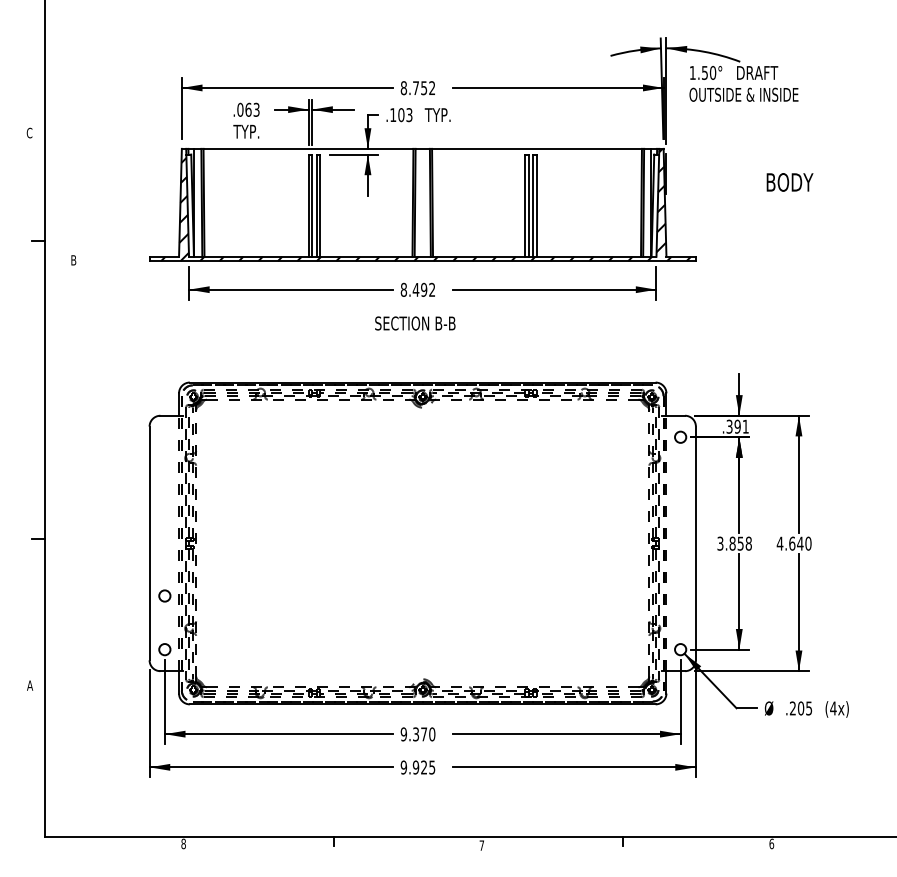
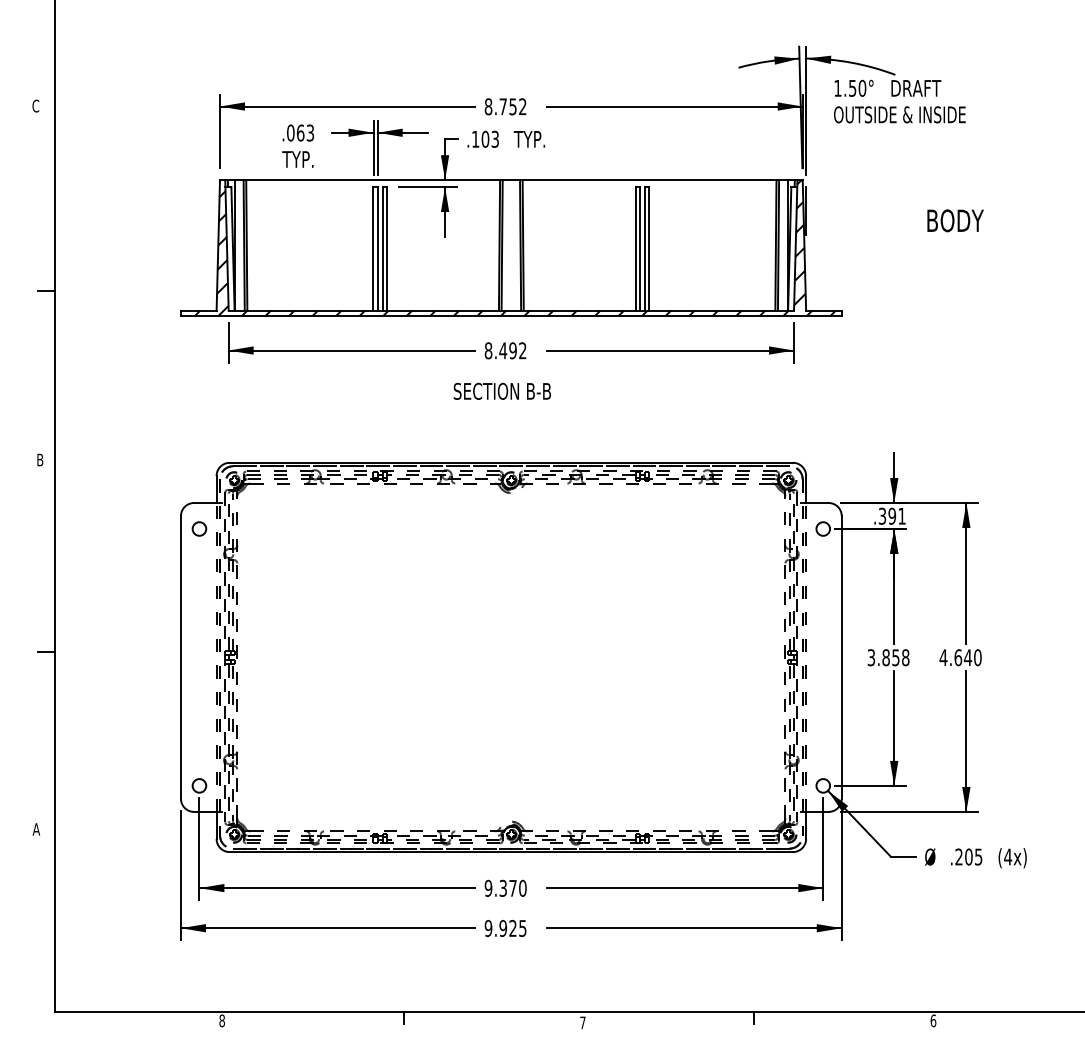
text: (29, 132) -> (35, 105), moved
text: (73, 259) -> (40, 459), moved
circle: (164, 595) -> (199, 528), moved

